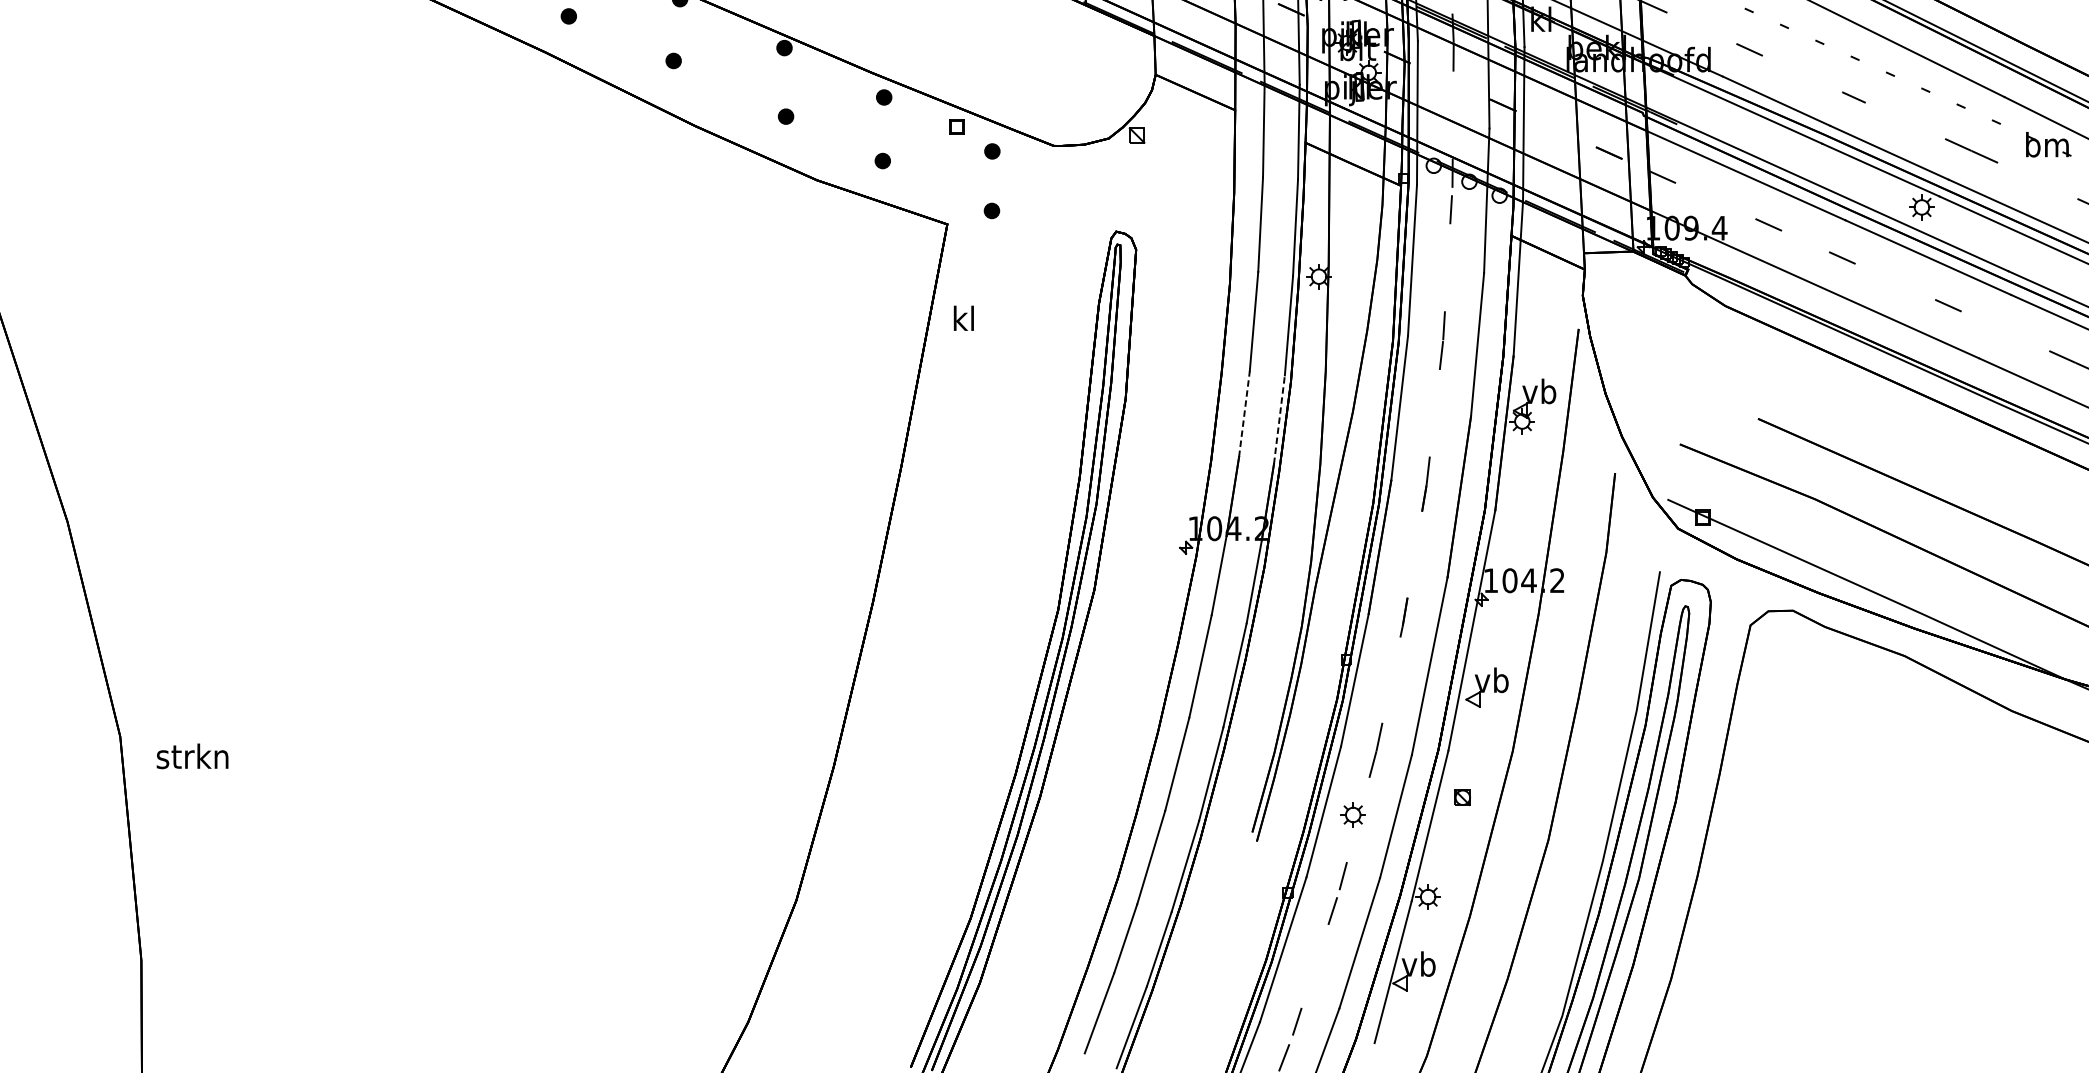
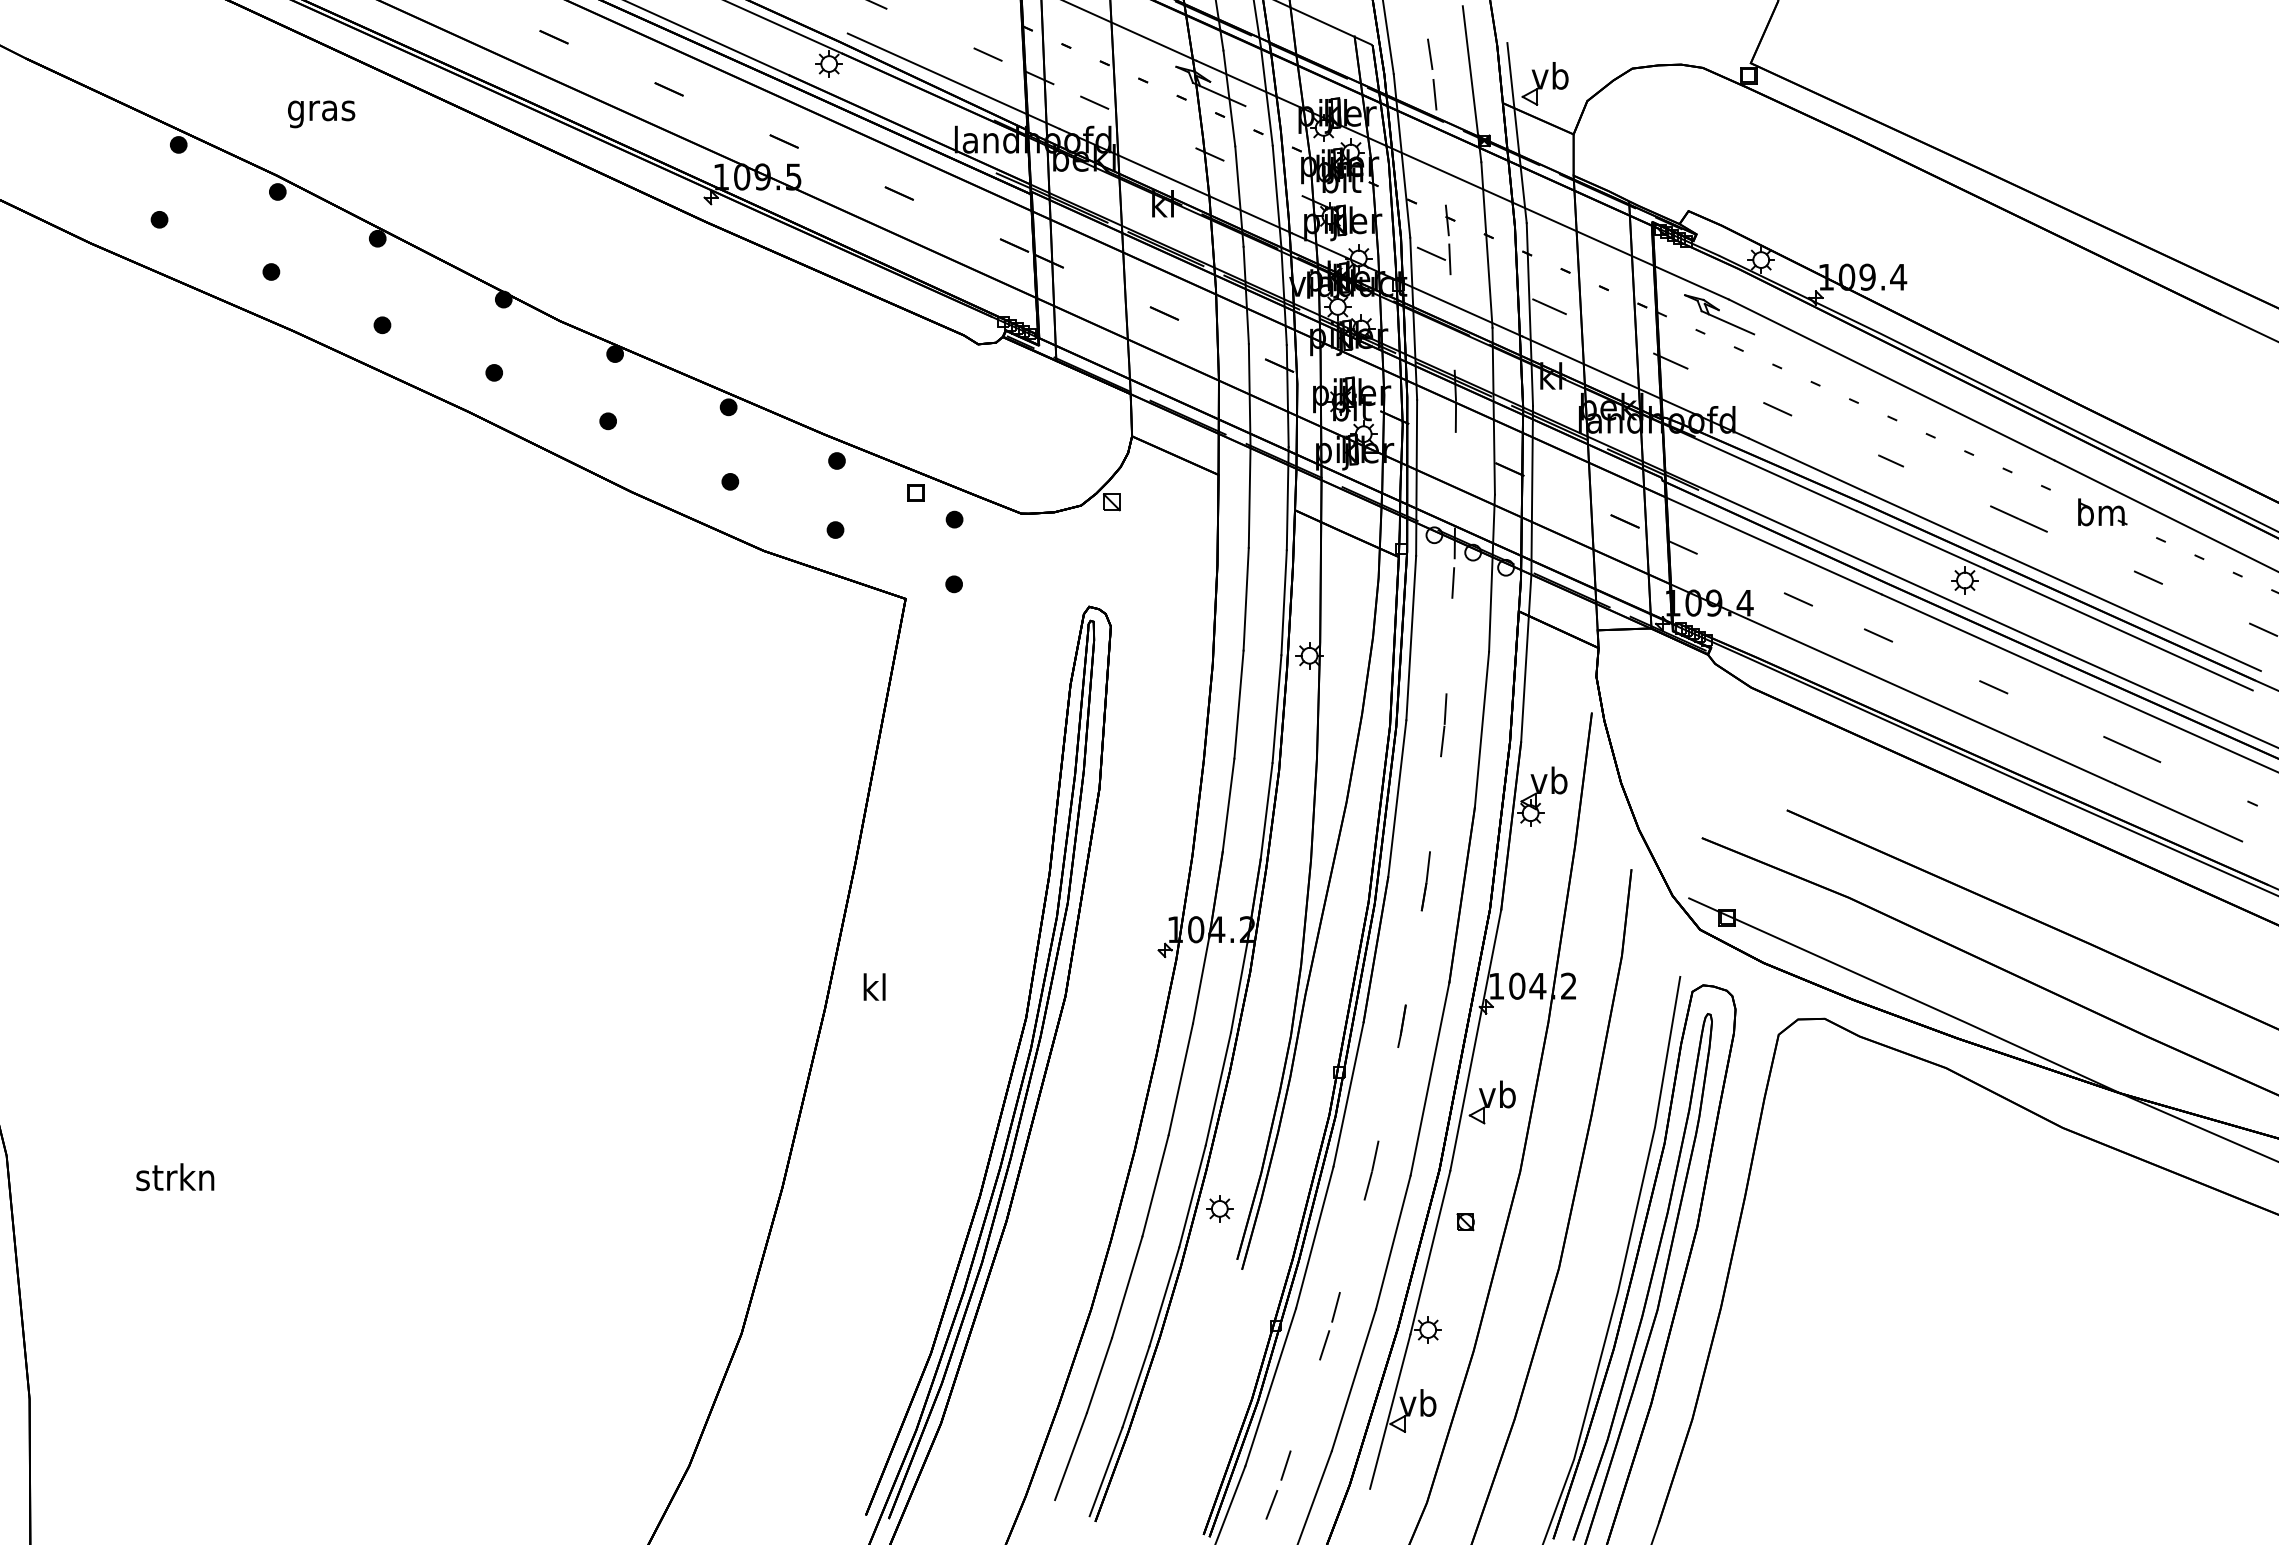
text: (963, 317) -> (874, 986), moved
line: (1244, 414) -> (1228, 805), dashed -> solid
line: (1279, 419) -> (1266, 811), dashed -> solid
text: (192, 756) -> (175, 1177), moved
part: (1352, 814) -> (1219, 1208), moved

